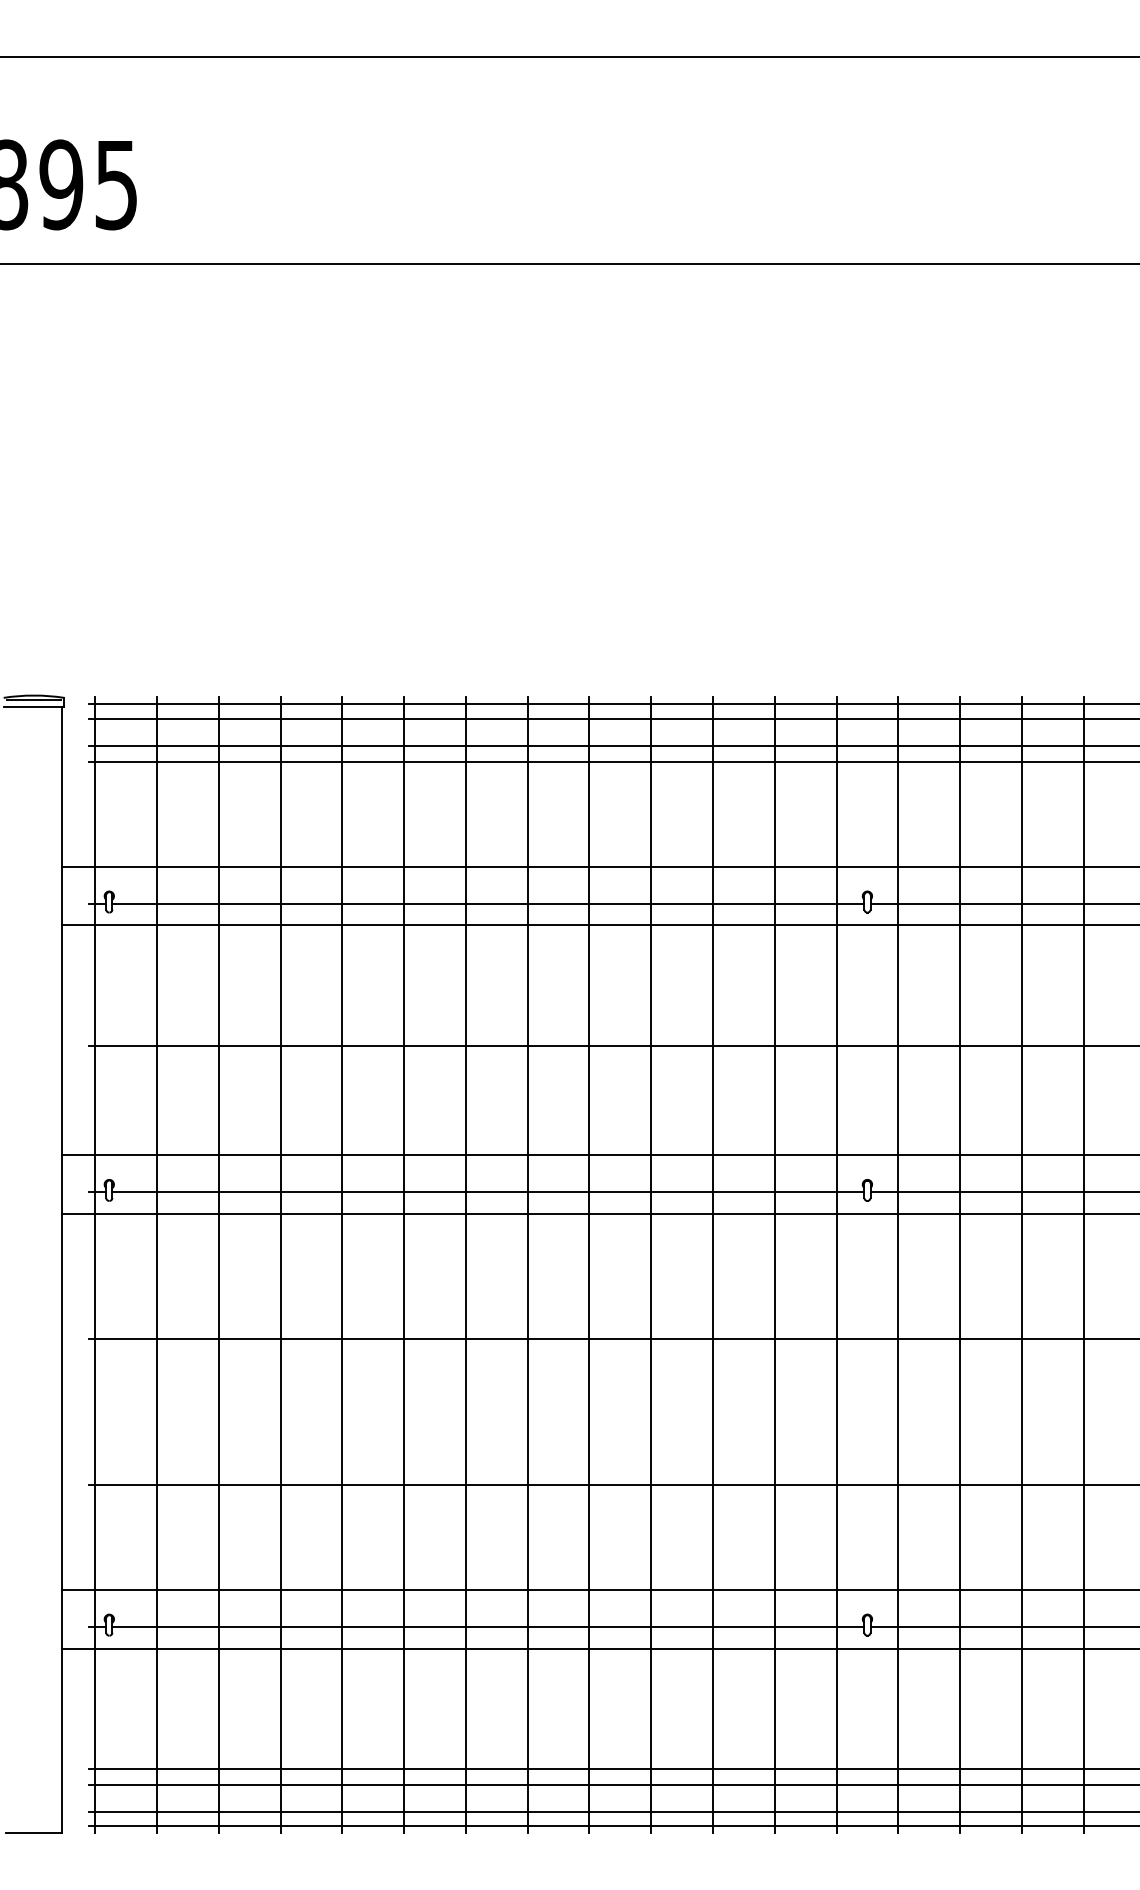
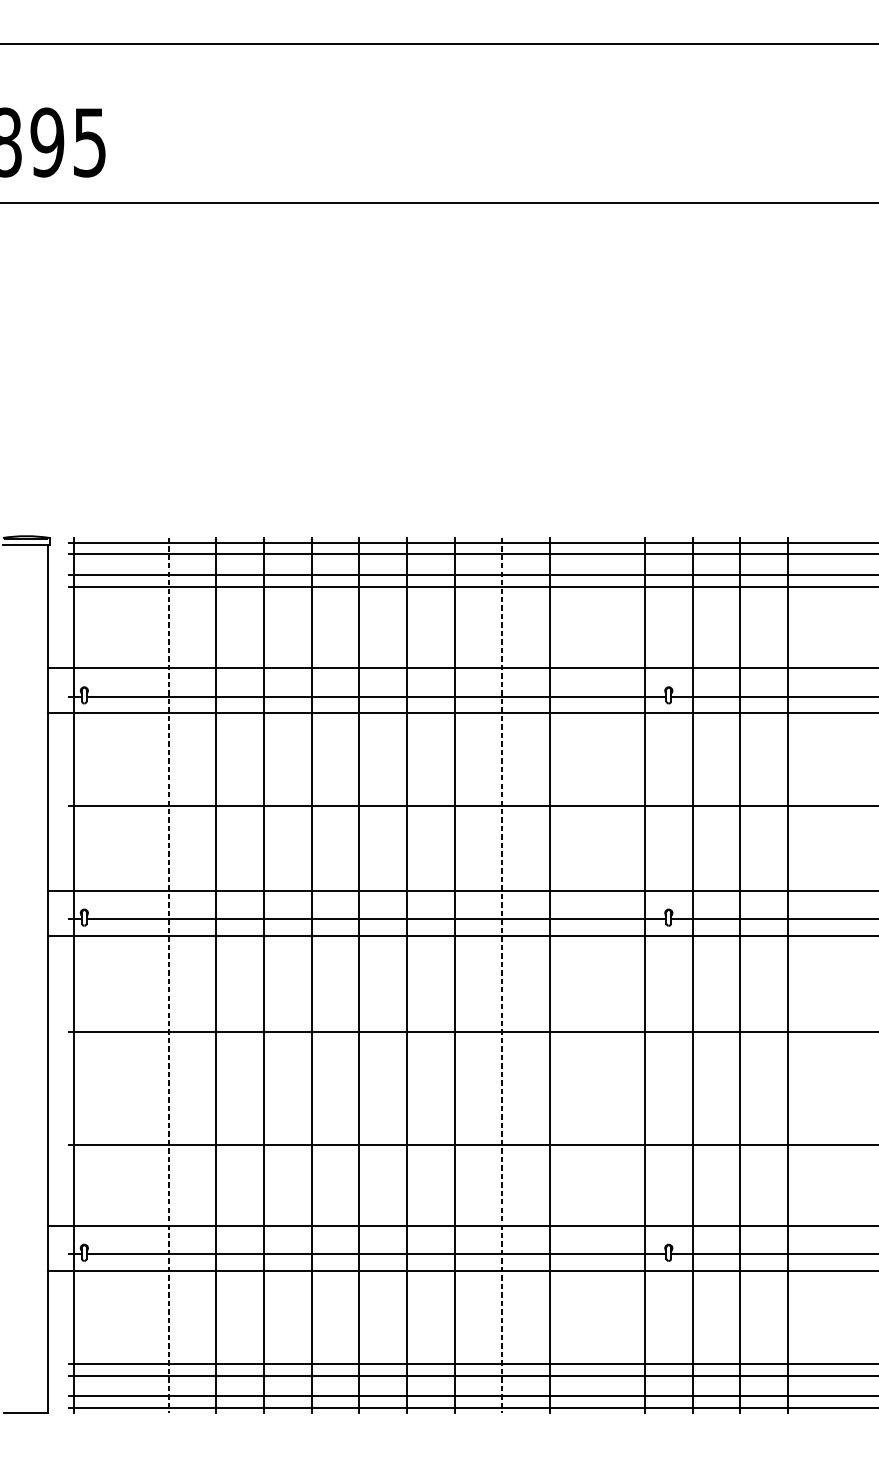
line: (157, 1265) -> (121, 975), removed
line: (218, 1265) -> (168, 975), solid -> dashed
line: (651, 1265) -> (502, 975), solid -> dashed
line: (774, 1265) -> (597, 975), removed
line: (1083, 1265) -> (835, 975), removed

